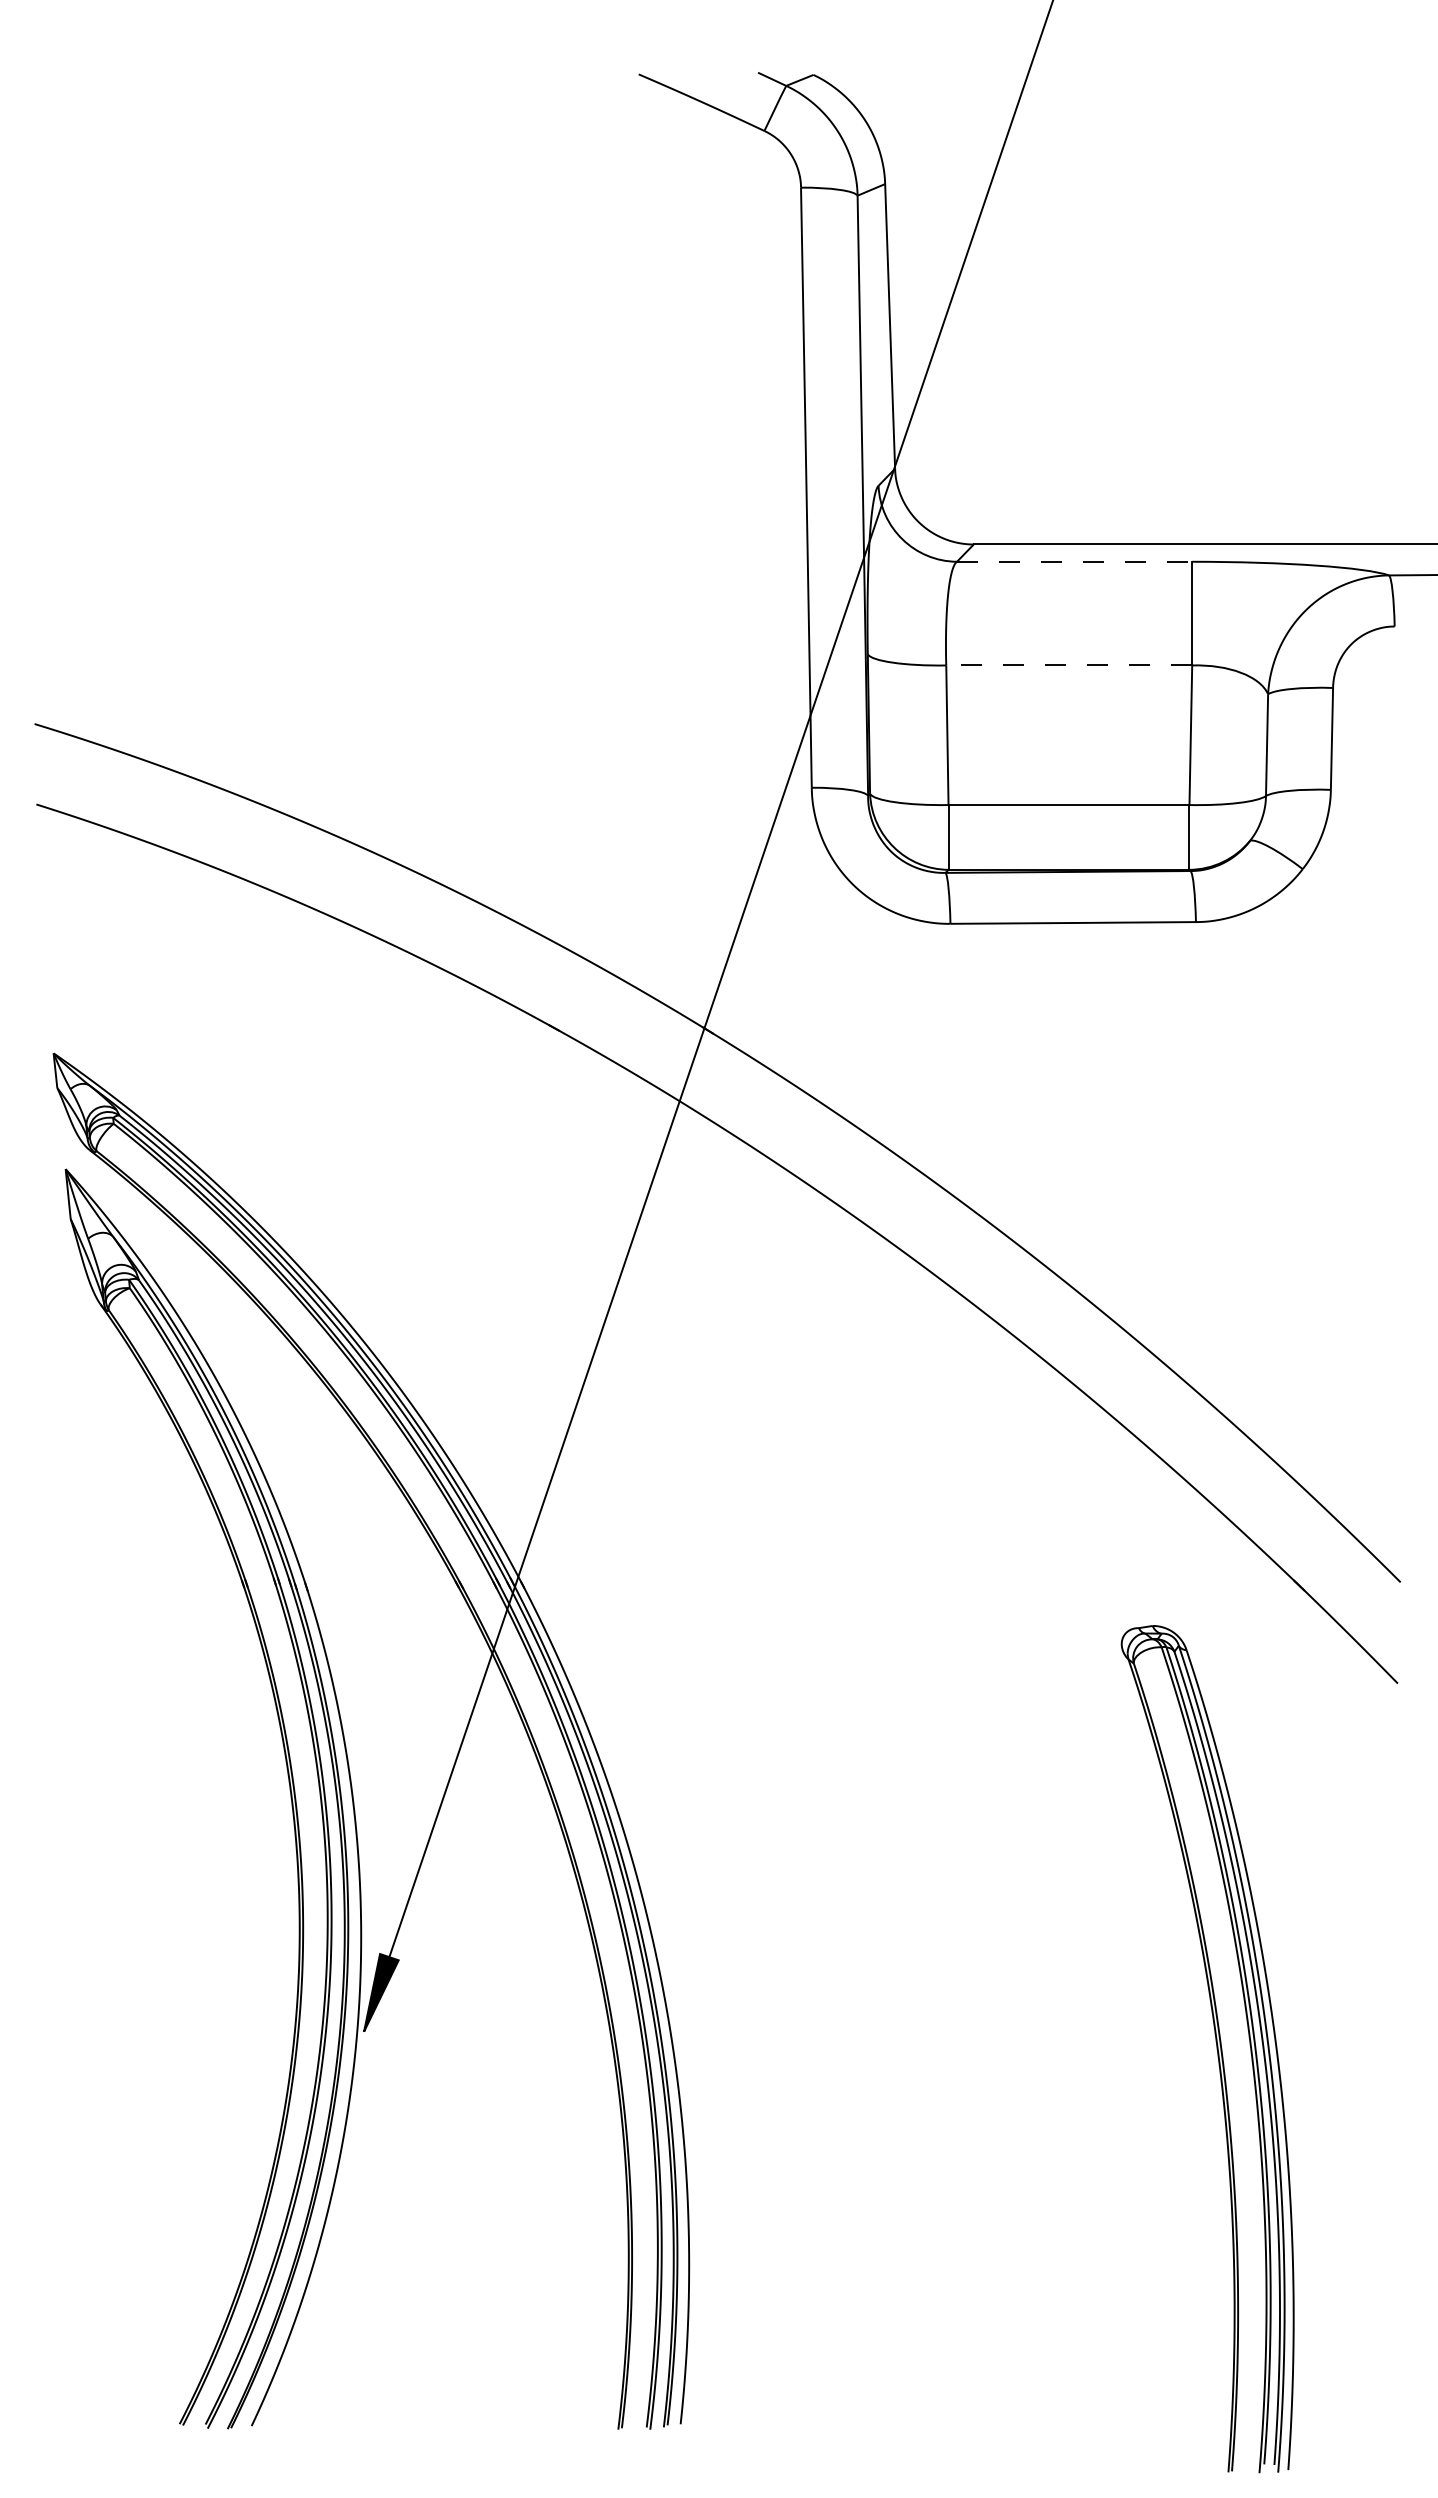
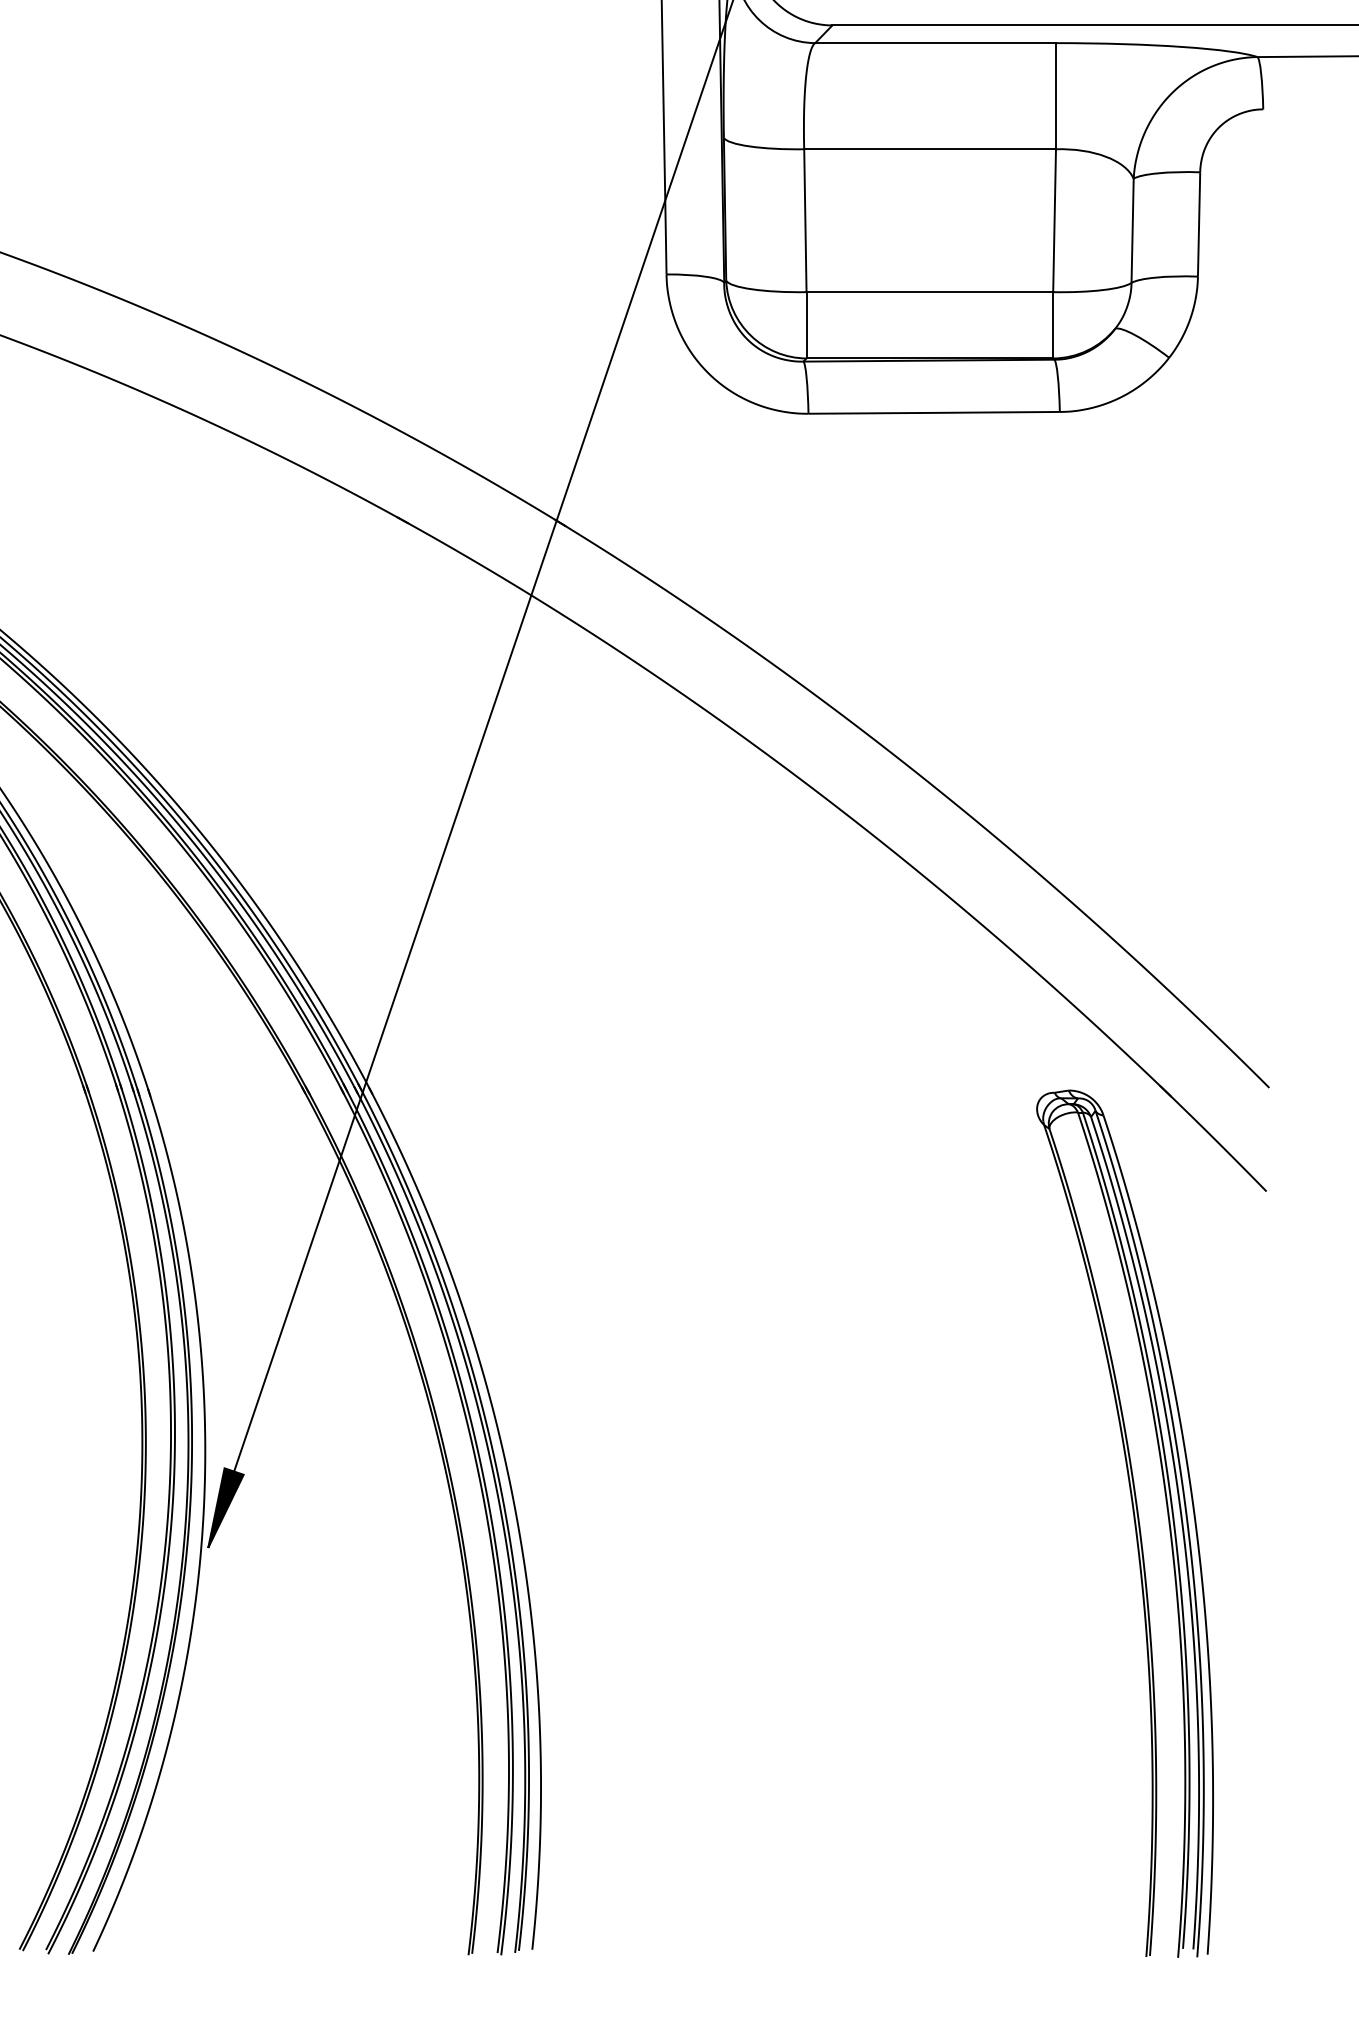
line: (1074, 561) -> (935, 42), dashed -> solid
line: (1069, 665) -> (930, 149), dashed -> solid
part: (1216, 2049) -> (1134, 1524), moved

